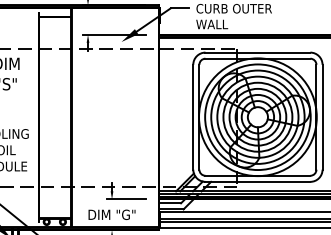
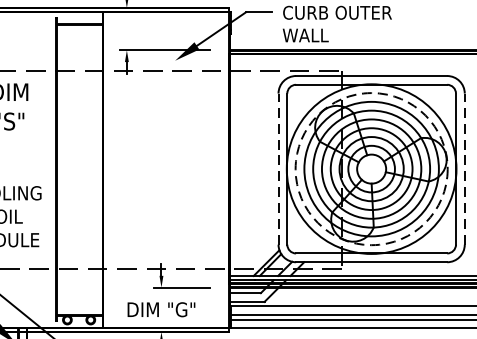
line: (193, 116) -> (278, 168), solid -> dashed
line: (322, 116) -> (464, 168), solid -> dashed
circle: (257, 117) -> (371, 169), solid -> dashed

